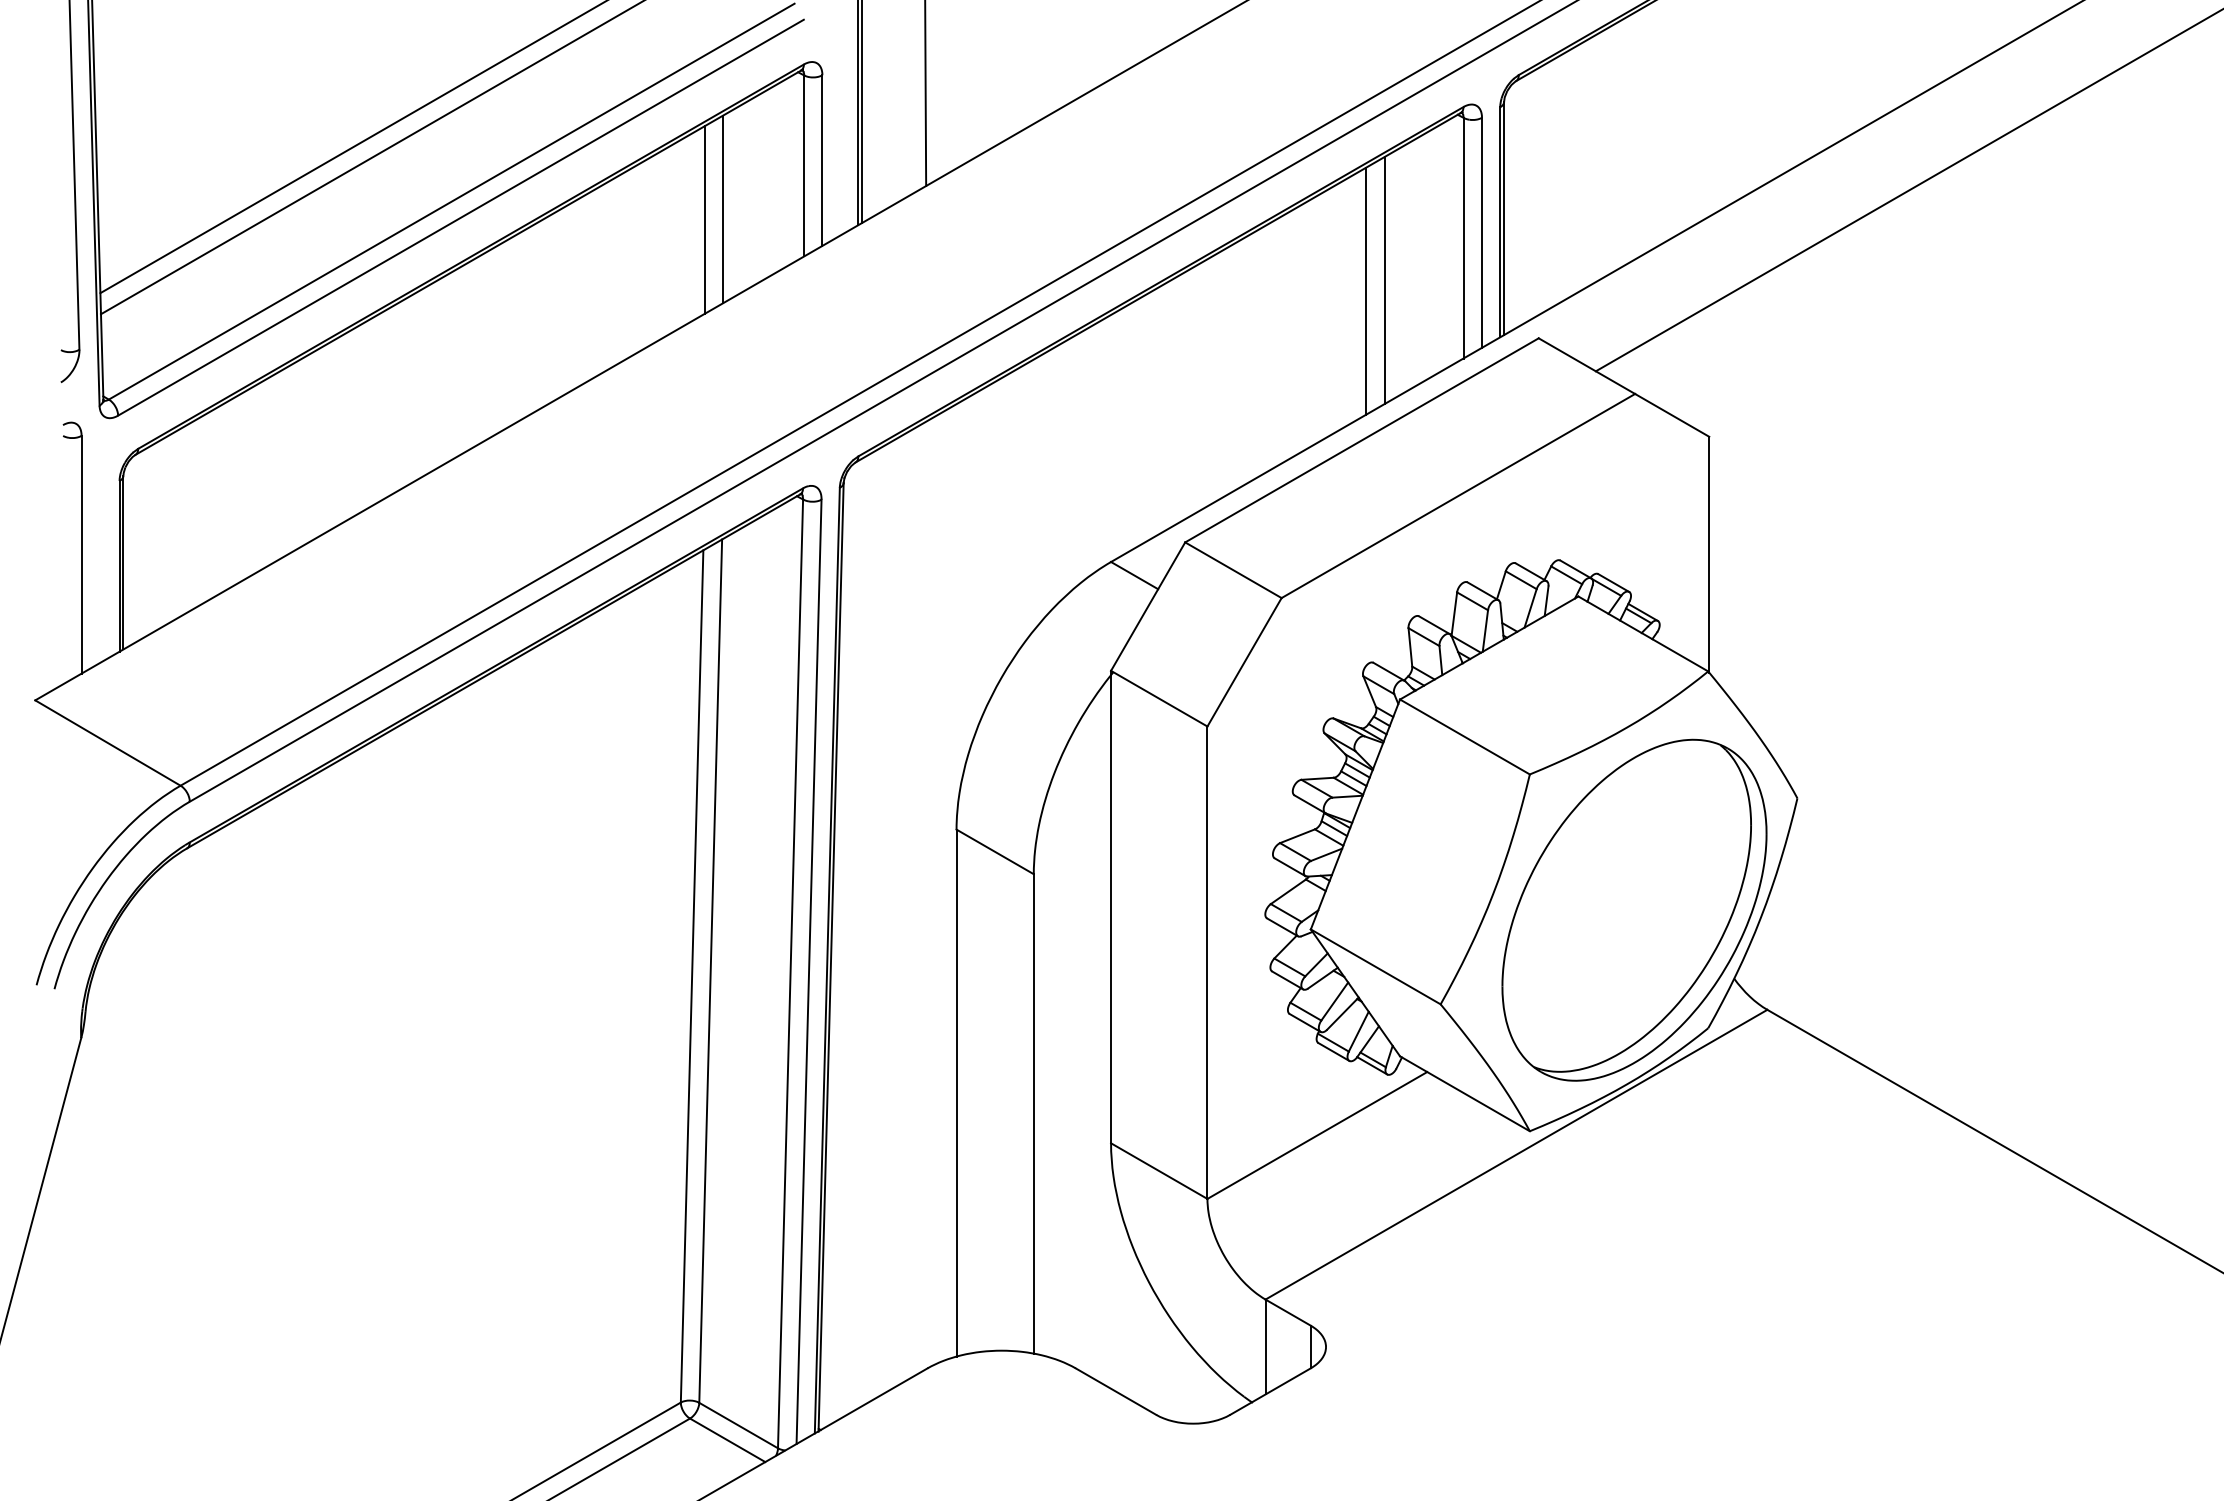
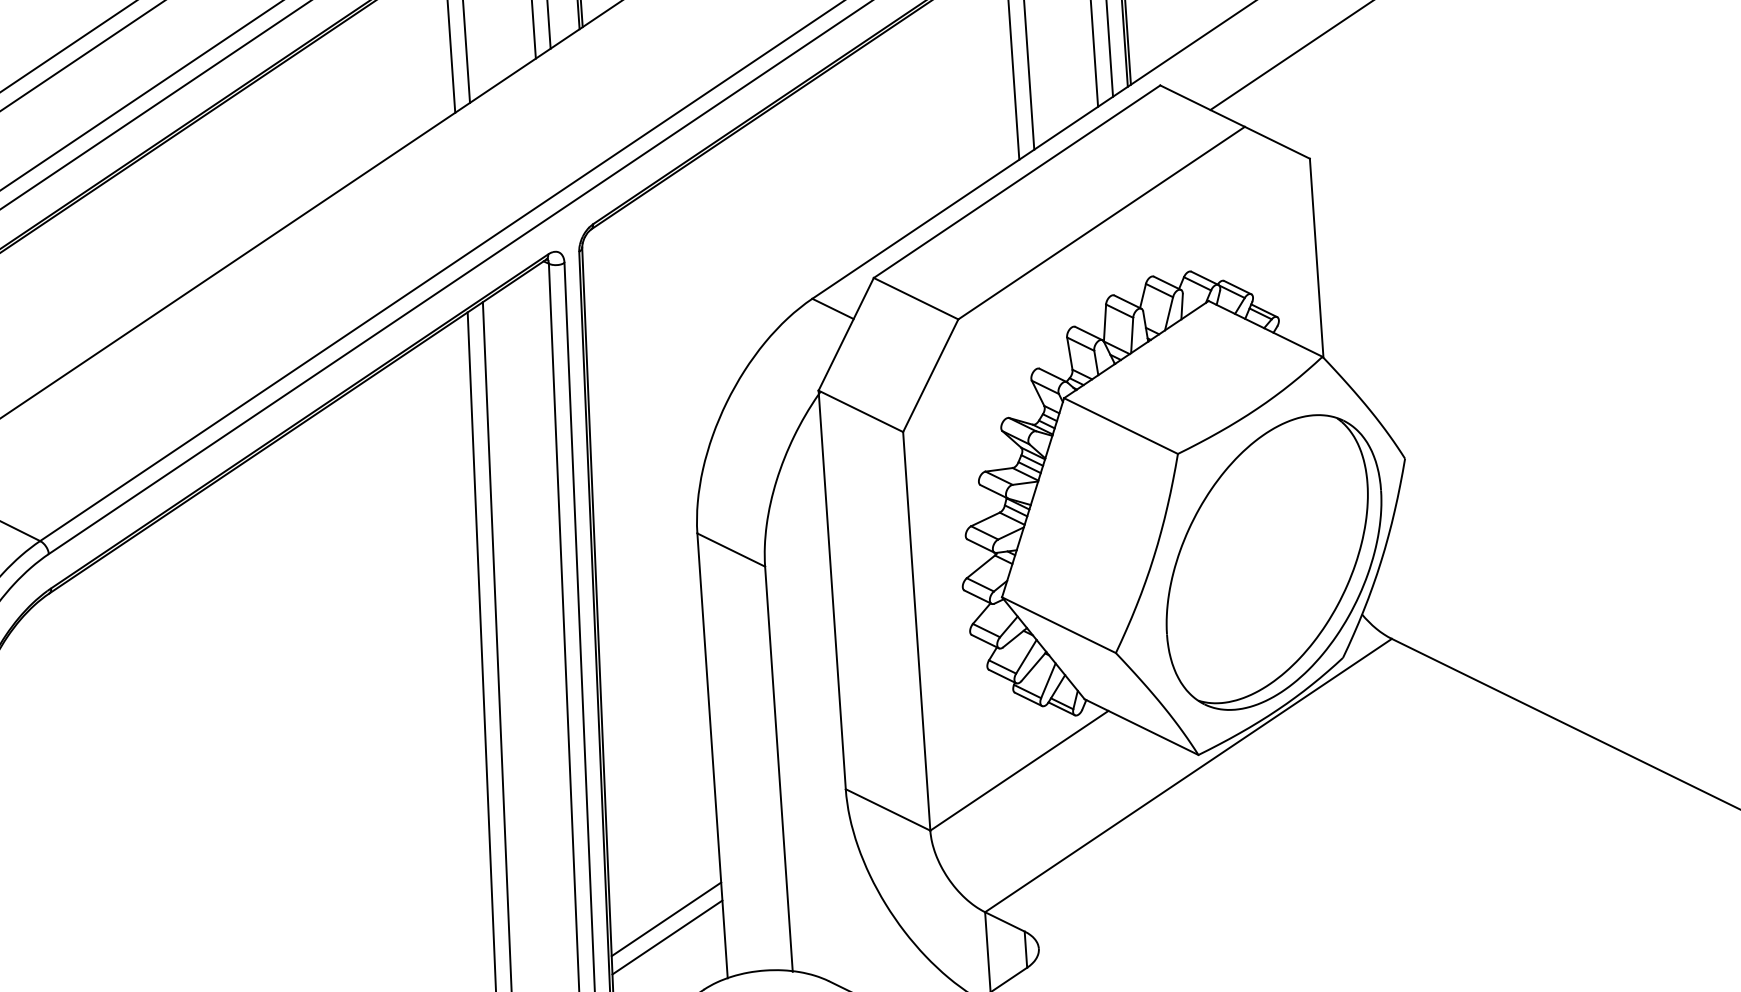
line: (888, 1282) -> (666, 919), added
line: (888, 1303) -> (667, 937), added

